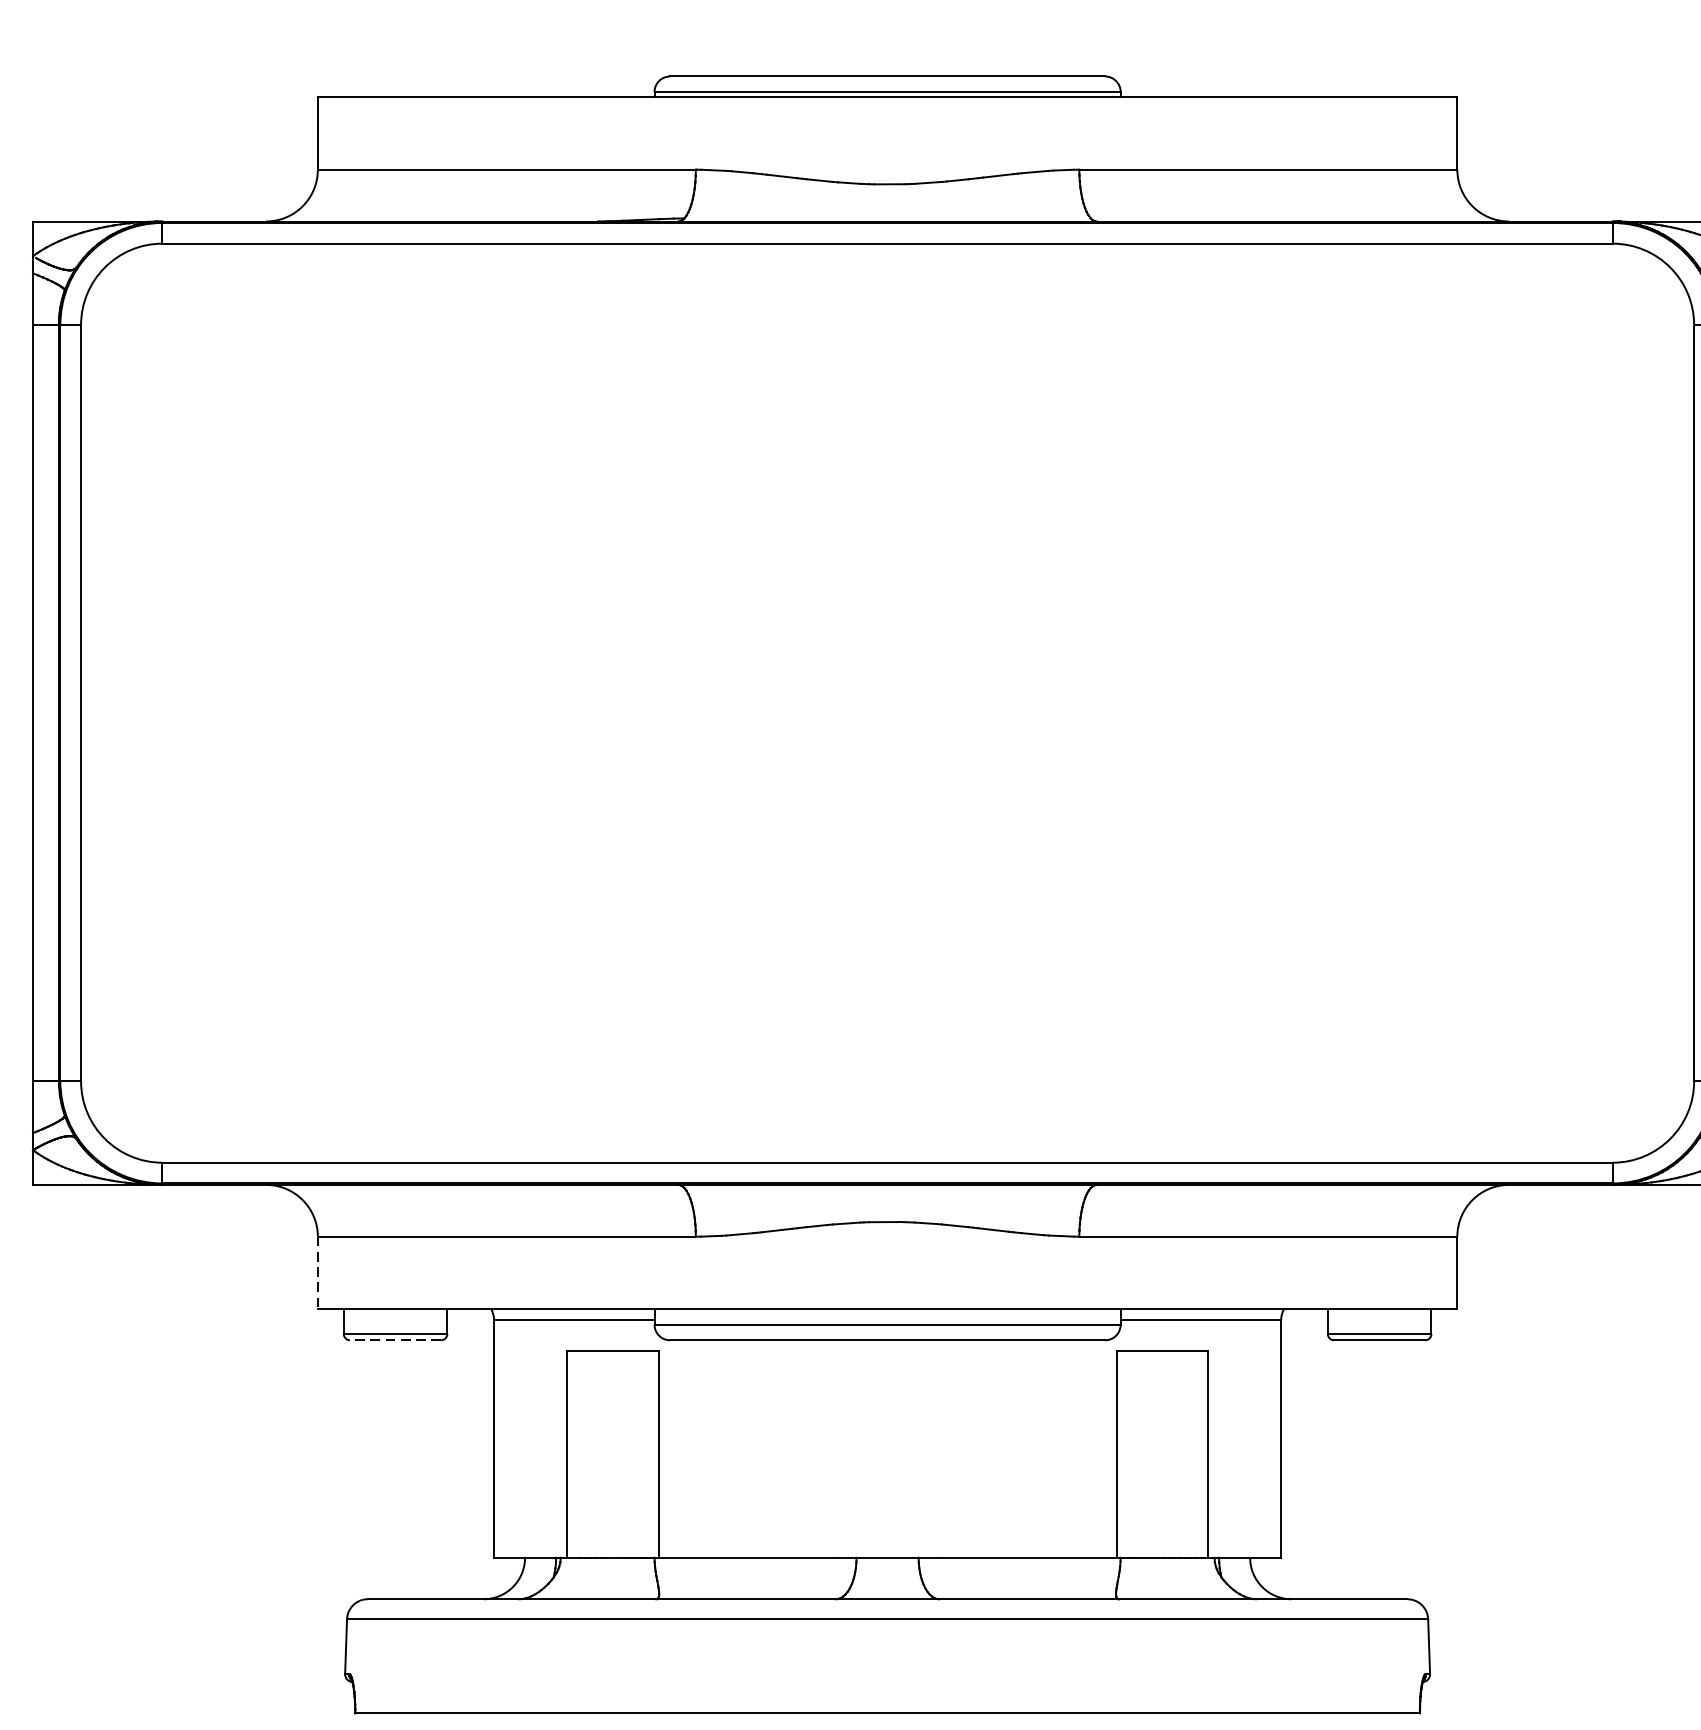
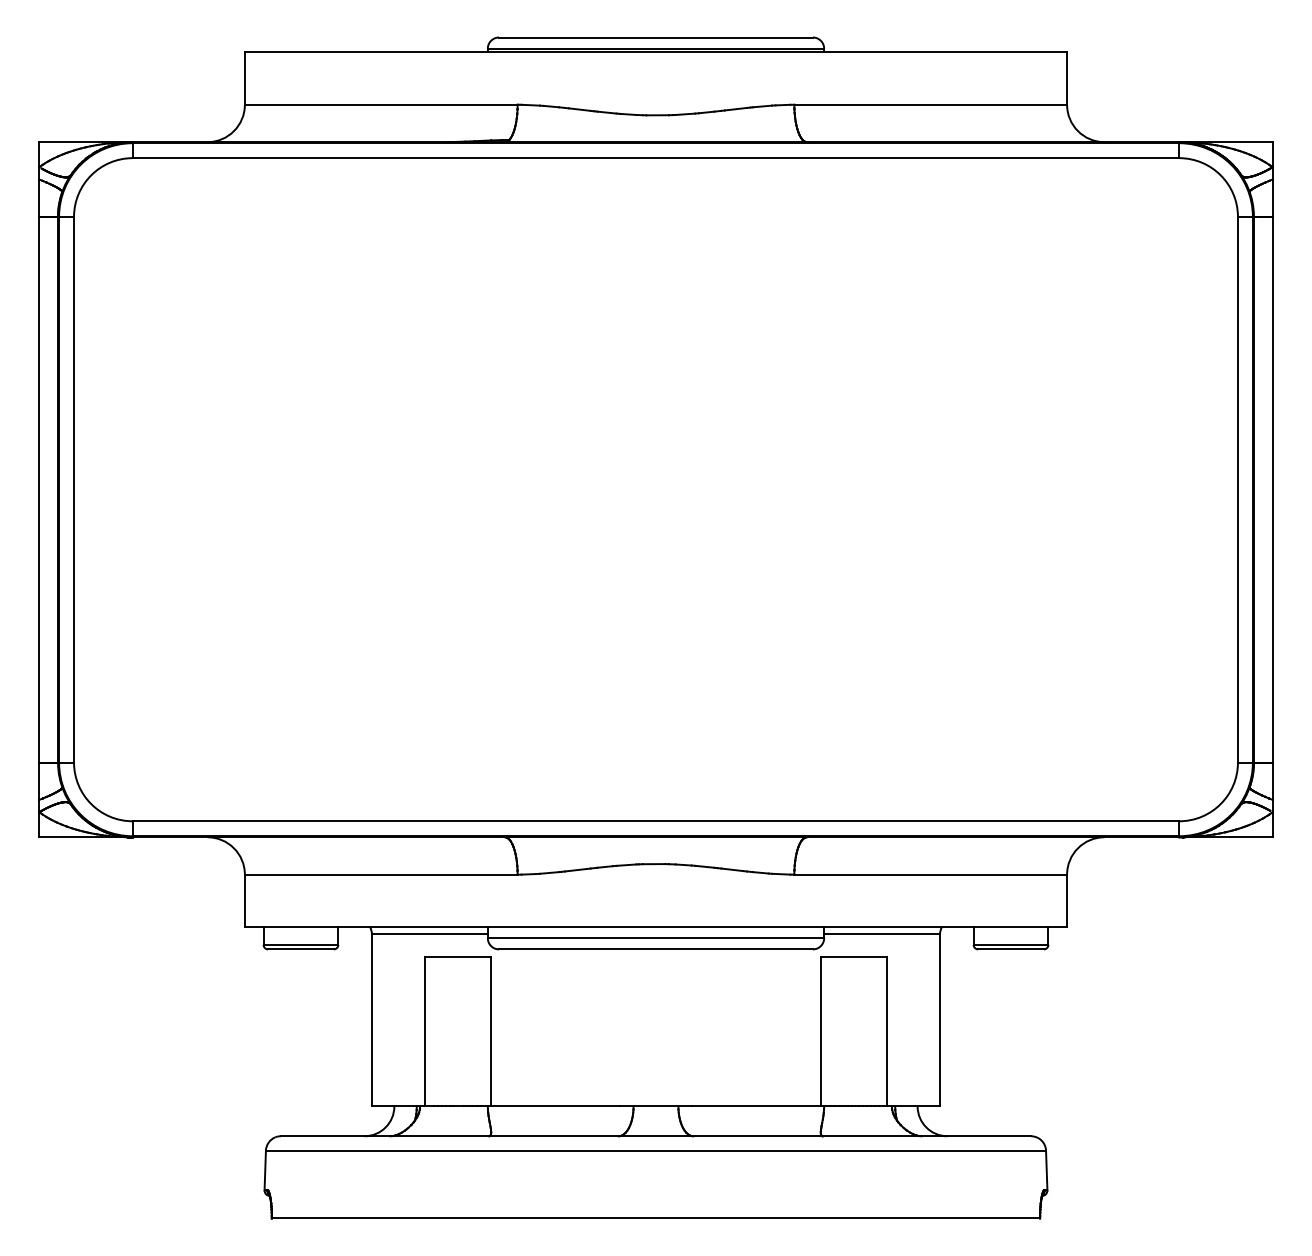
line: (317, 1273) -> (244, 901), dashed -> solid
line: (394, 1340) -> (300, 949), dashed -> solid

